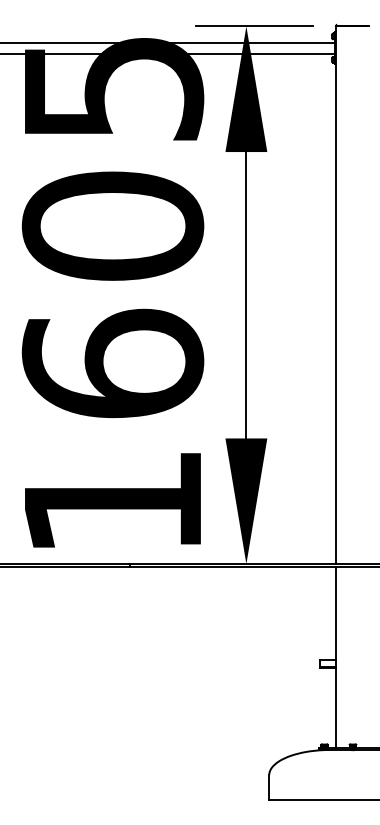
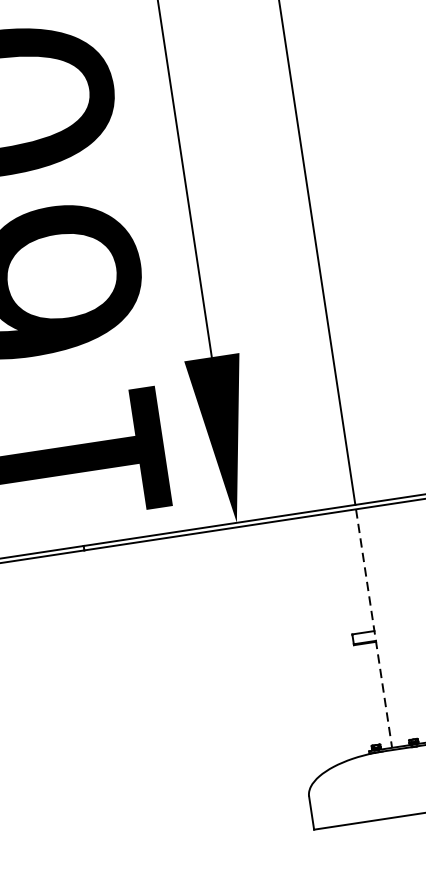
line: (336, 658) -> (374, 629), solid -> dashed

